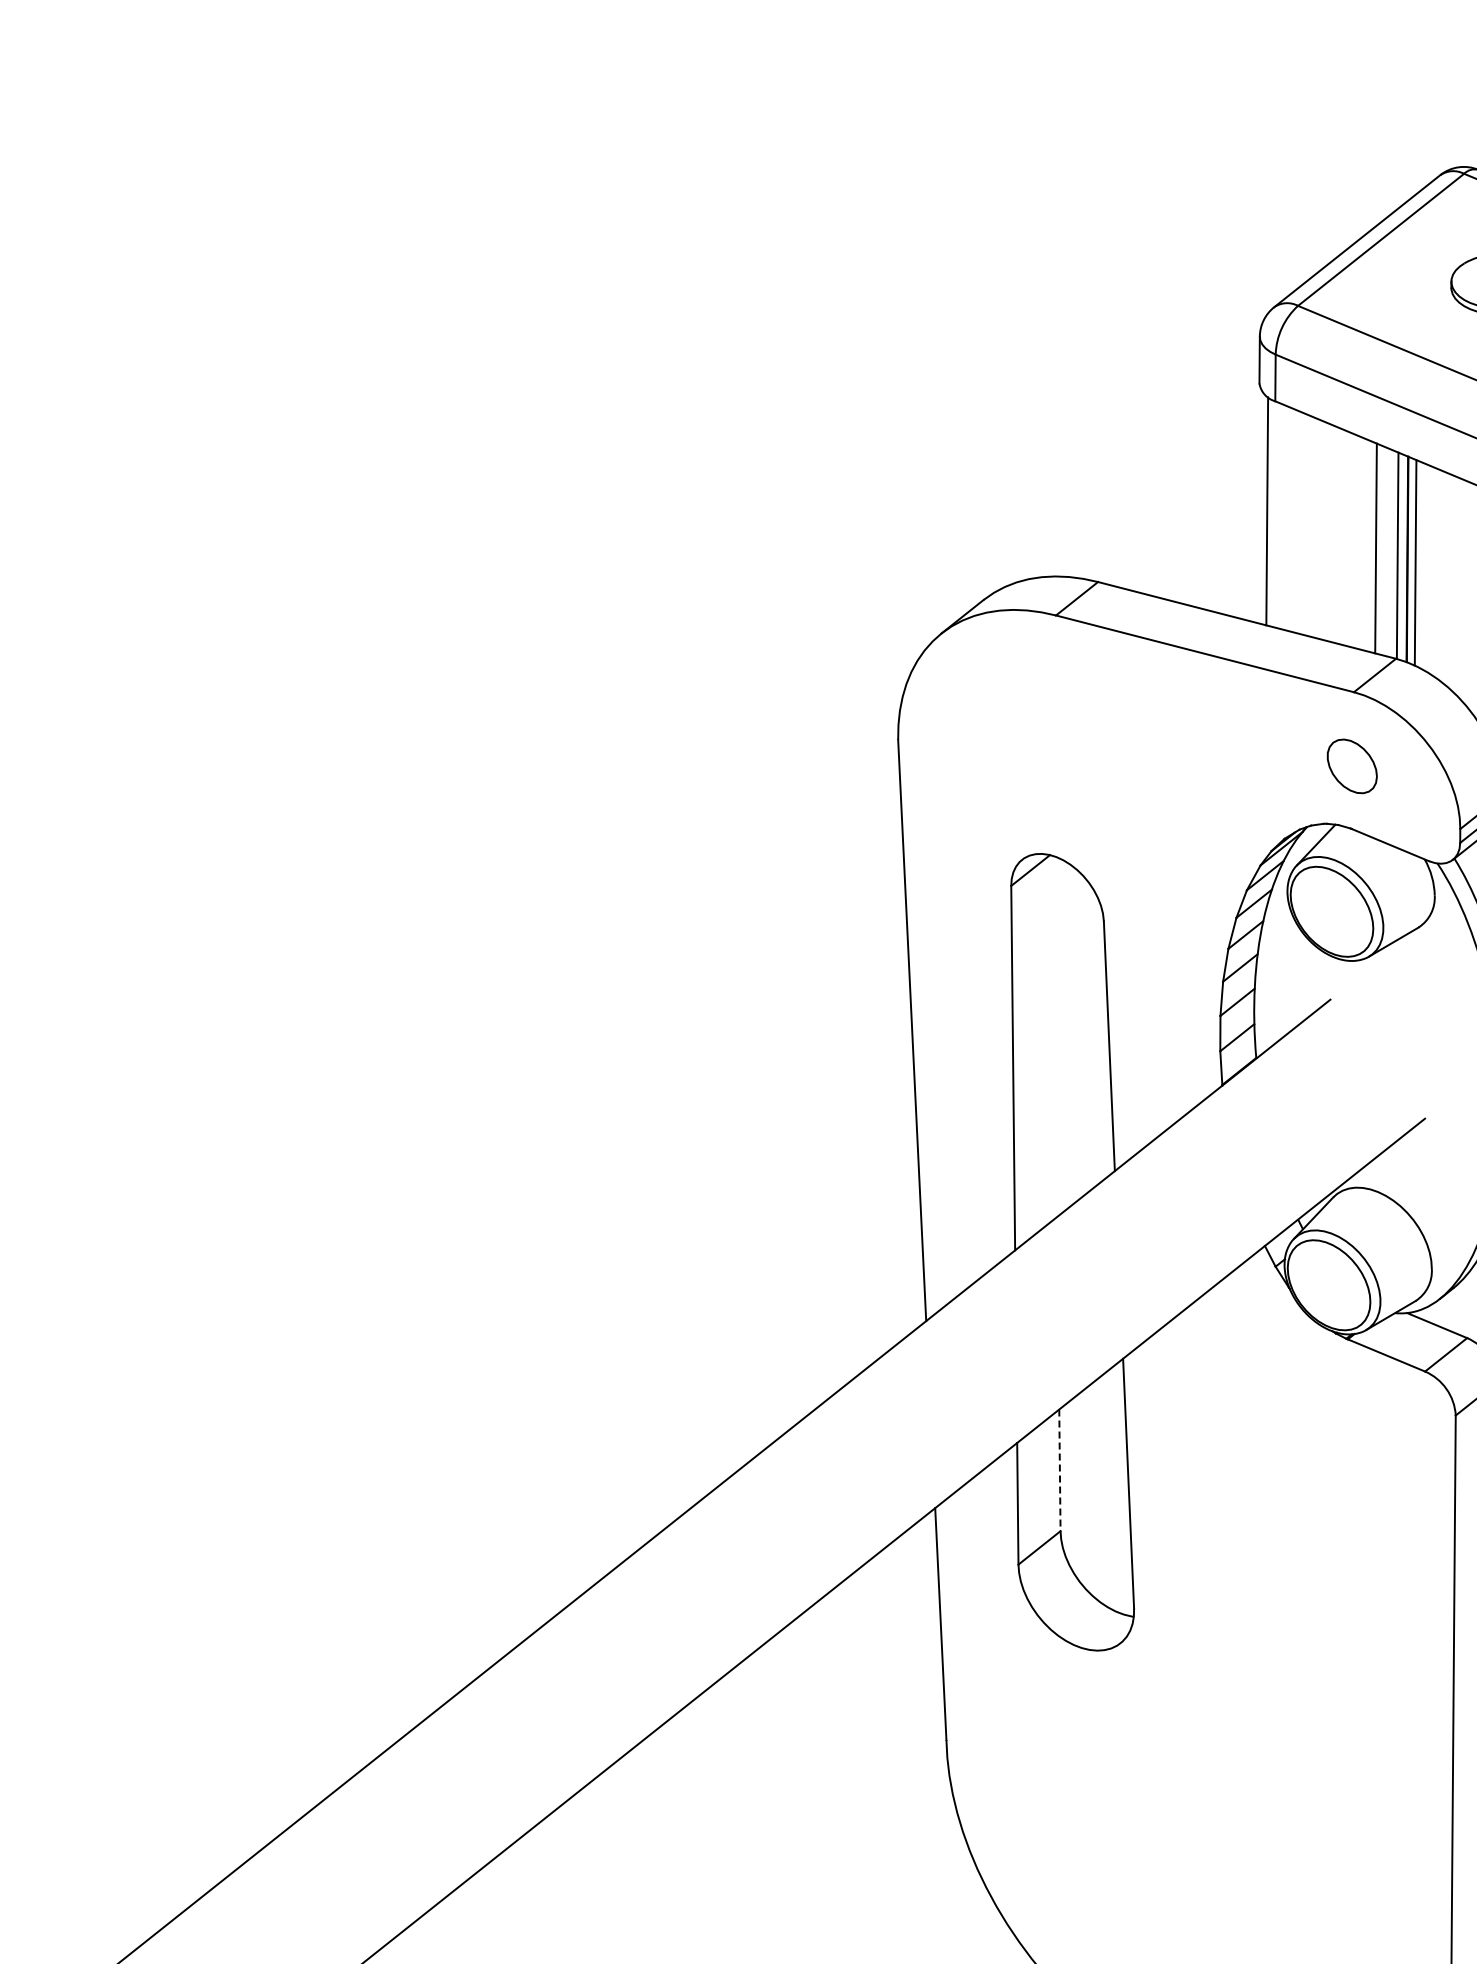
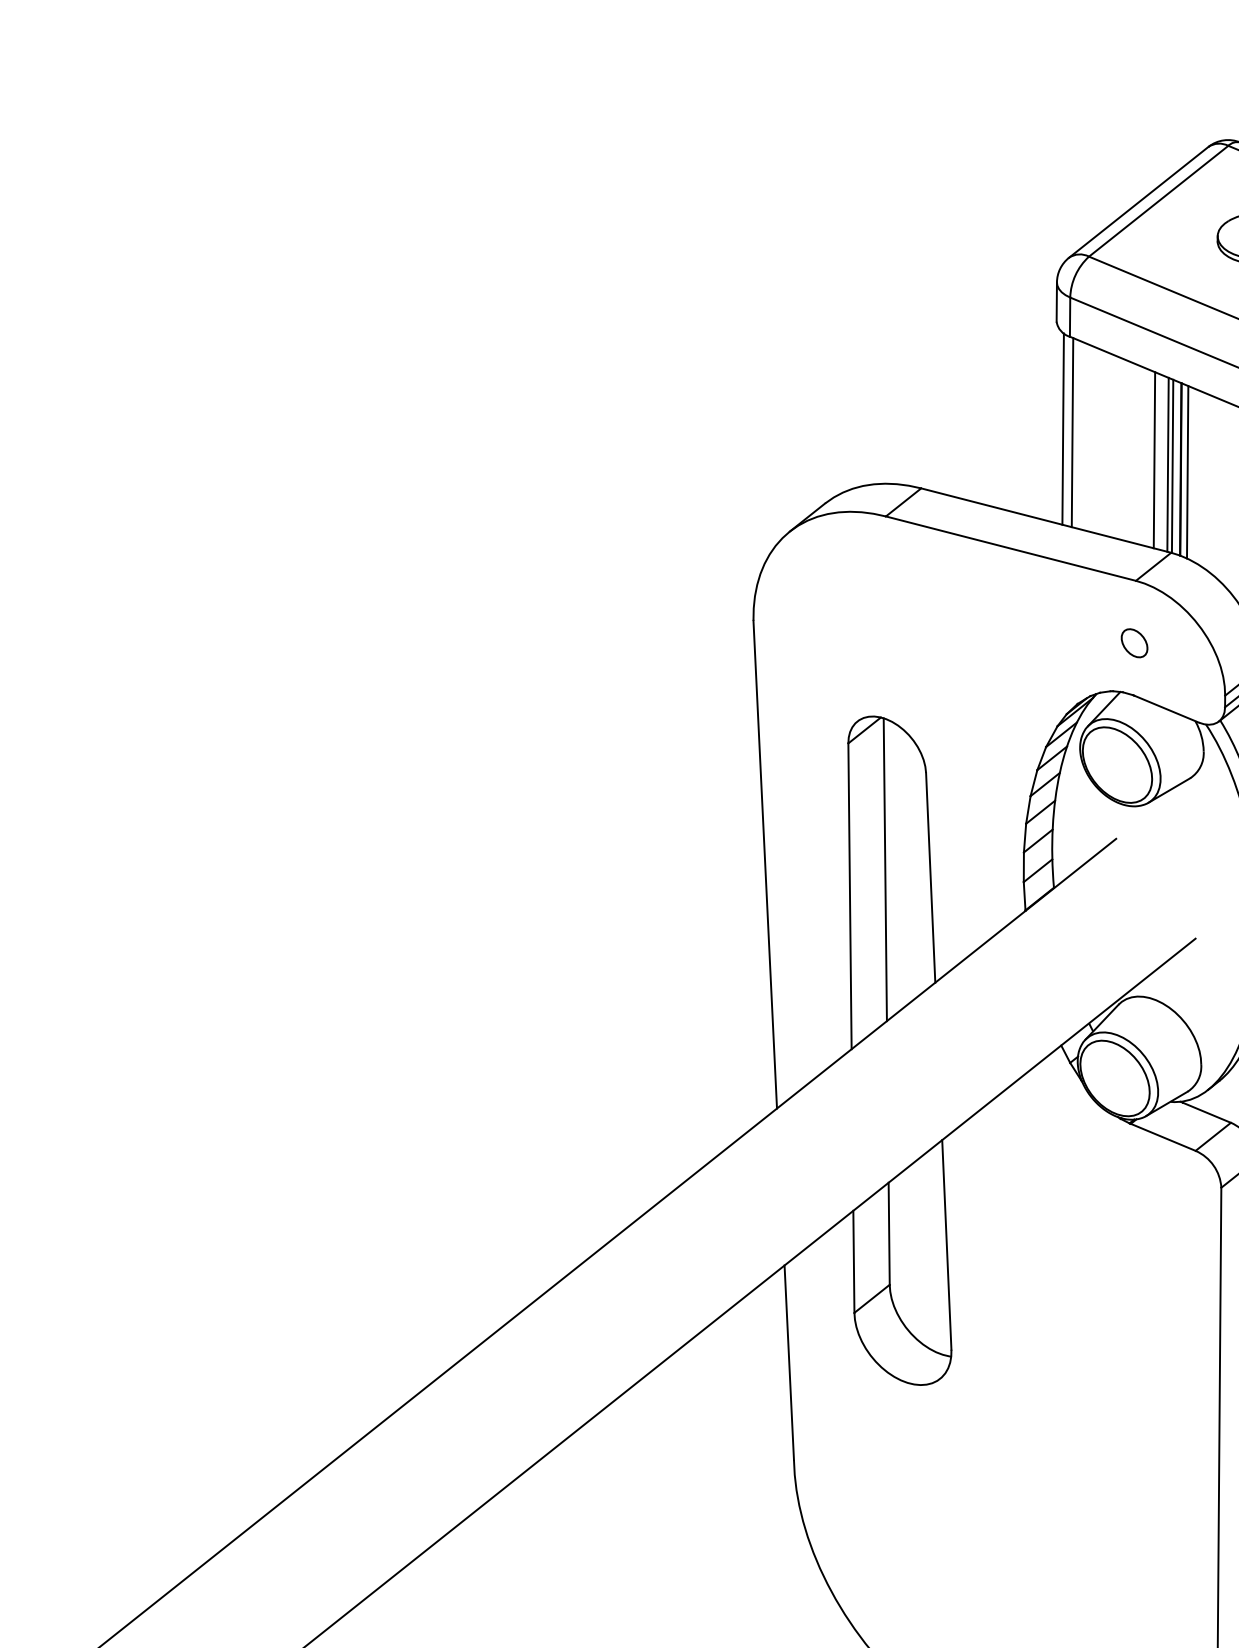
line: (1278, 515) -> (1072, 432), added
line: (1392, 553) -> (1168, 464), added
part: (1352, 766) -> (1134, 643), size x0.62
line: (1055, 1036) -> (885, 869), added
line: (1059, 1470) -> (888, 1233), dashed -> solid

